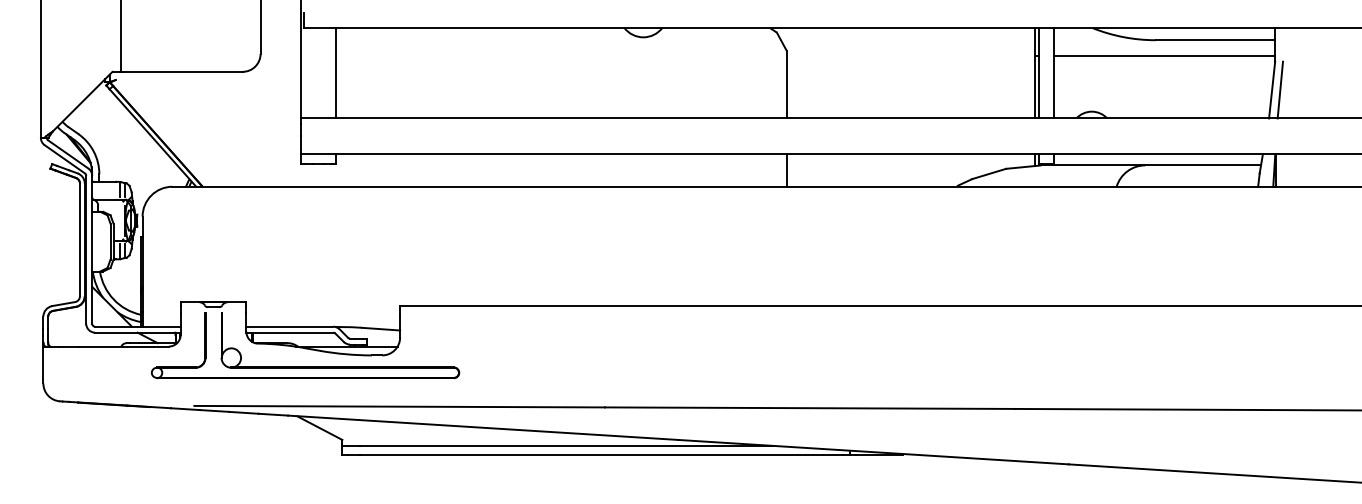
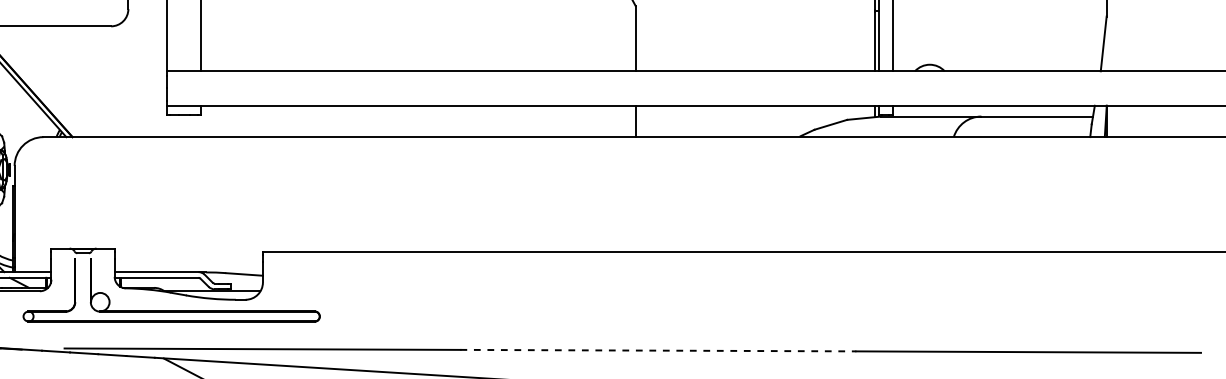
line: (1164, 55) -> (999, 10), removed
line: (1280, 89) -> (1111, 43), removed
line: (810, 408) -> (658, 350), solid -> dashed

